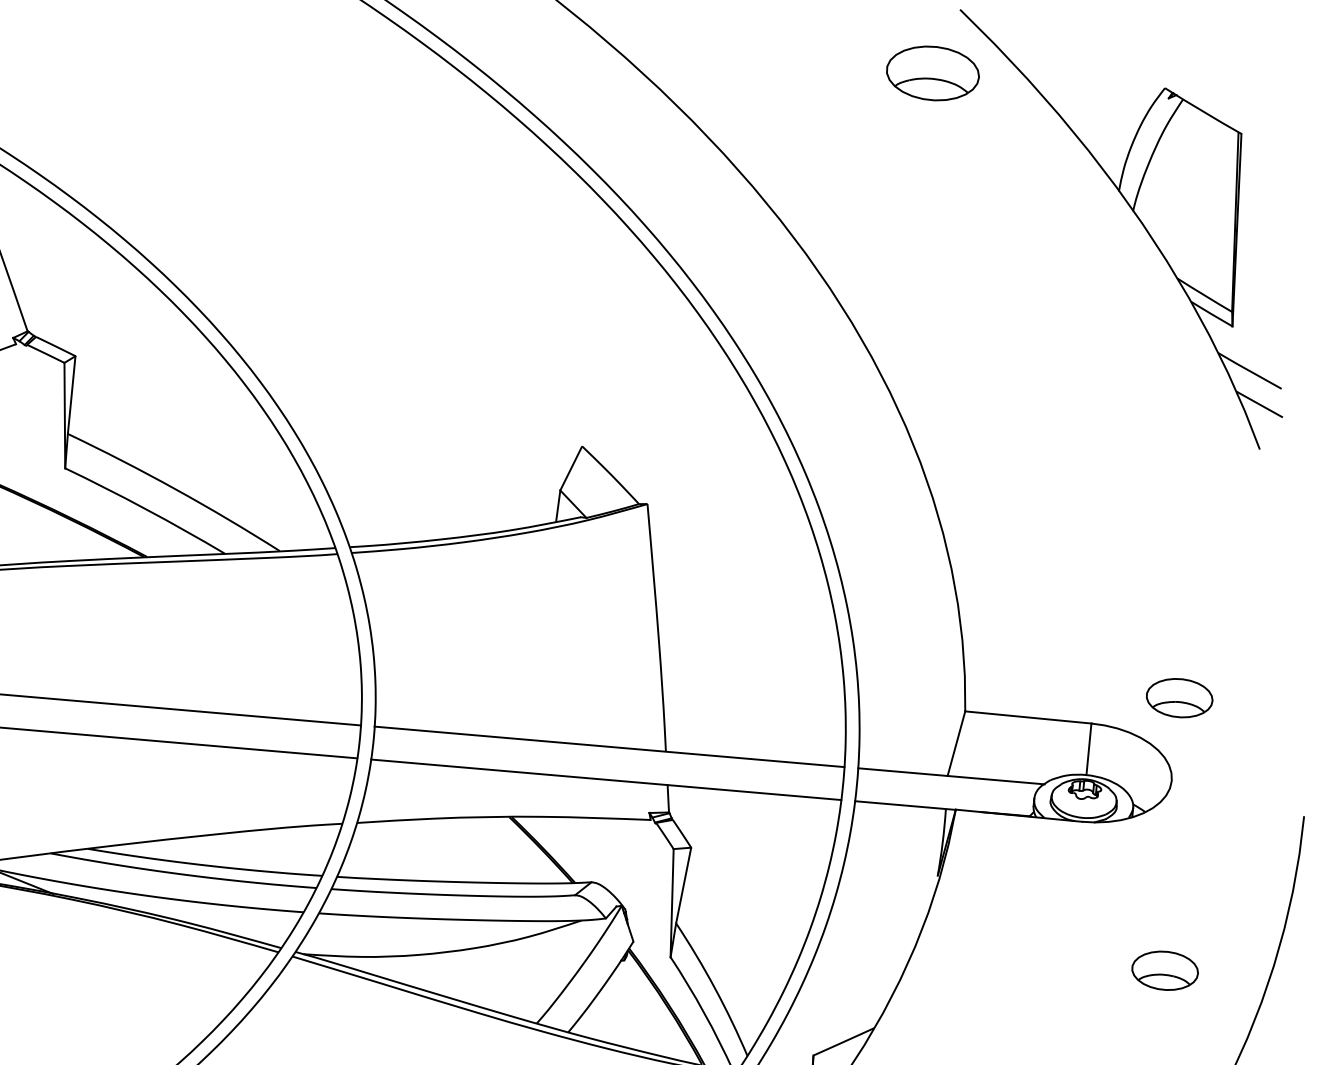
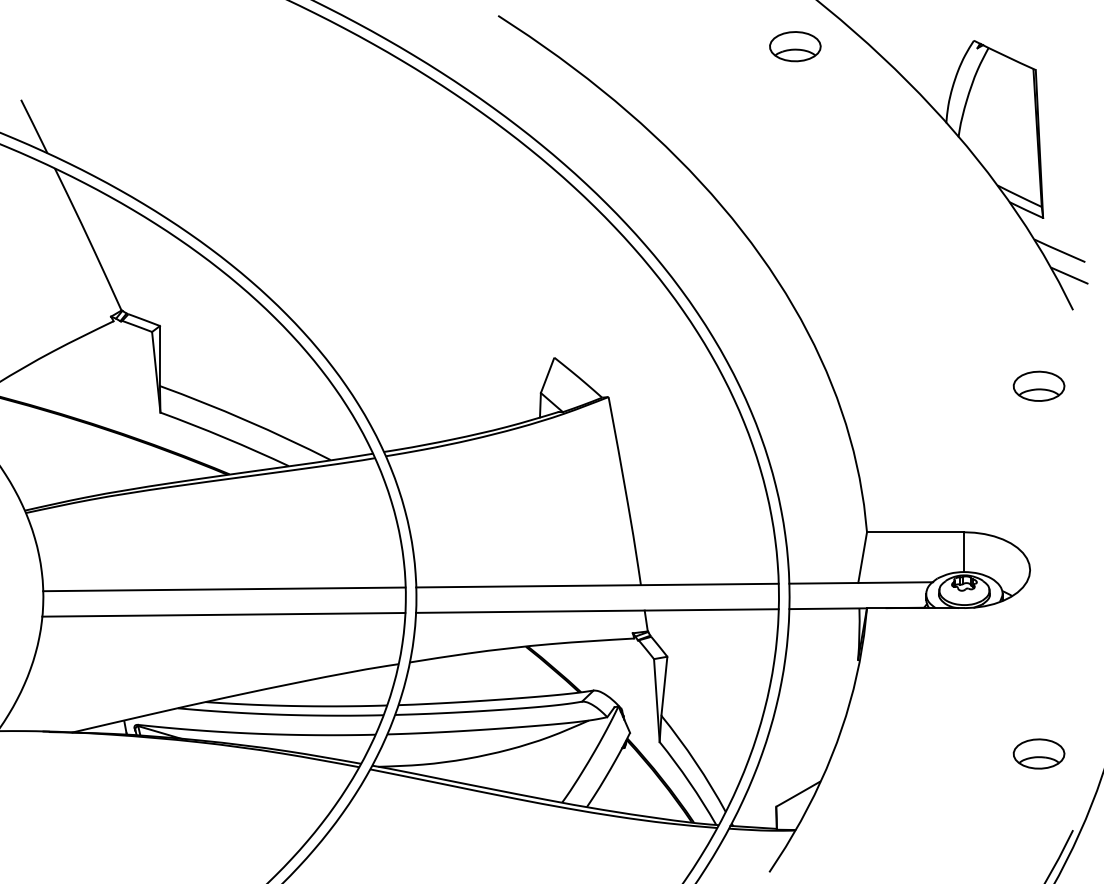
part: (933, 73) -> (795, 46), size x0.71
part: (1178, 696) -> (1038, 385), moved
part: (1164, 970) -> (1038, 753), moved

